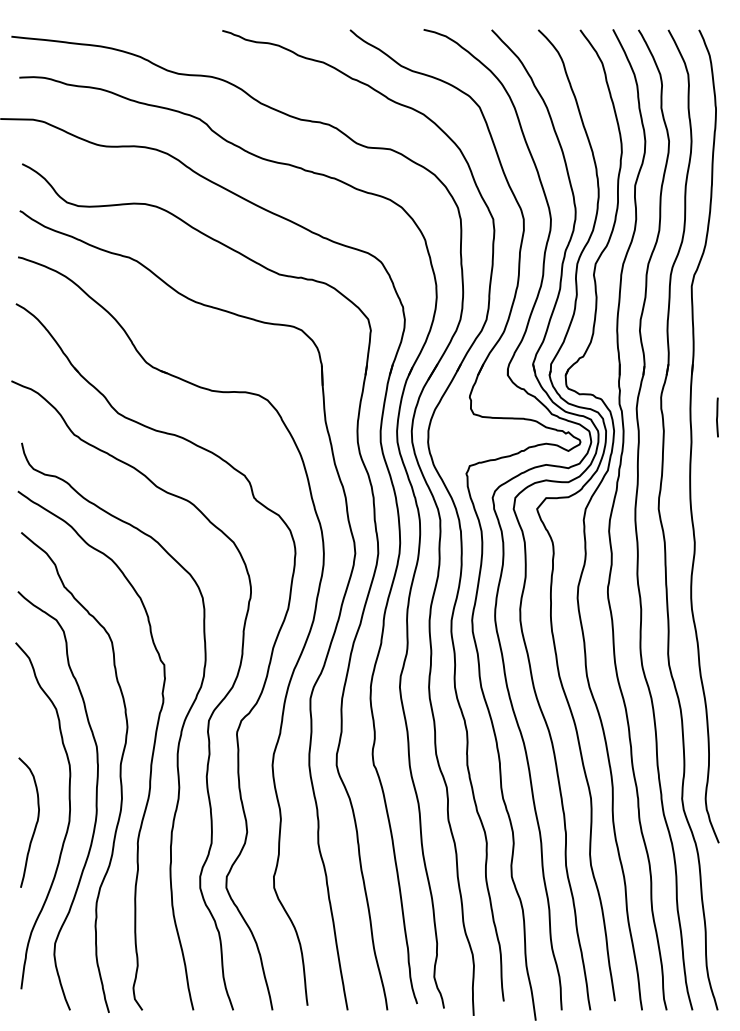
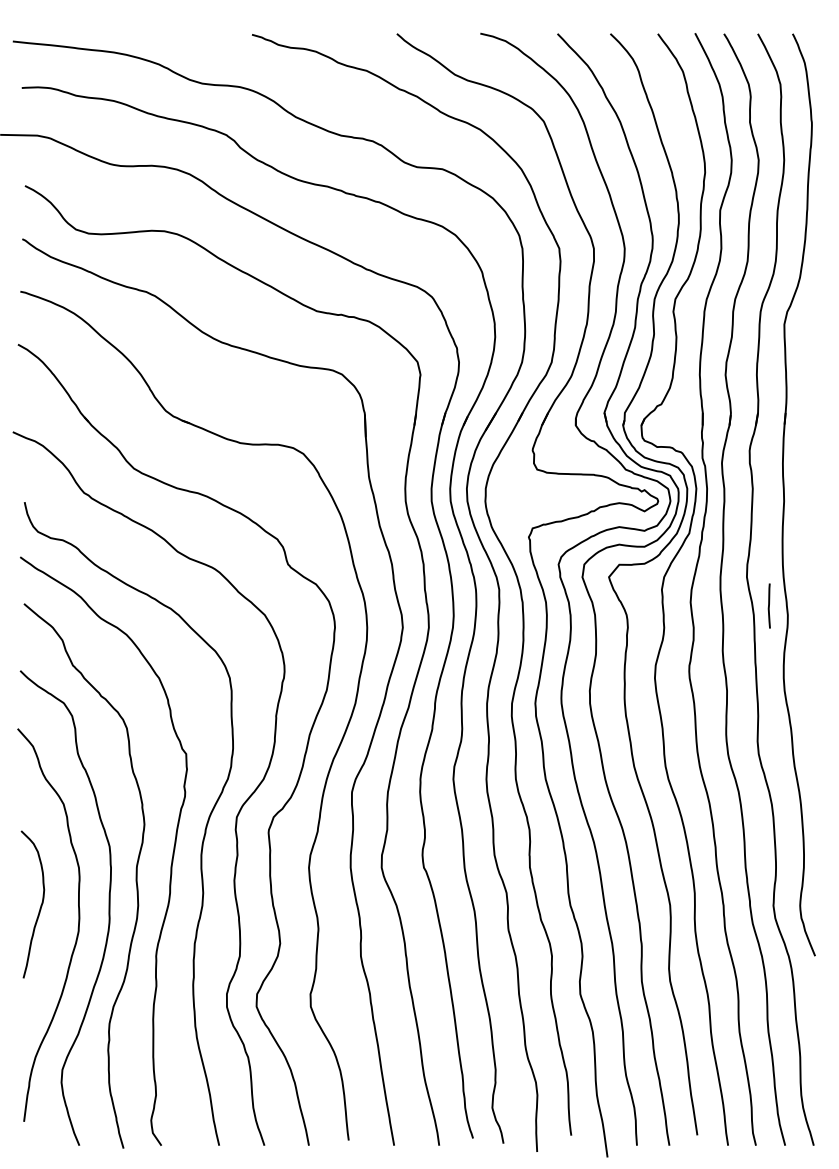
line: (717, 417) -> (769, 606), moved
curve: (35, 823) -> (40, 905), moved

